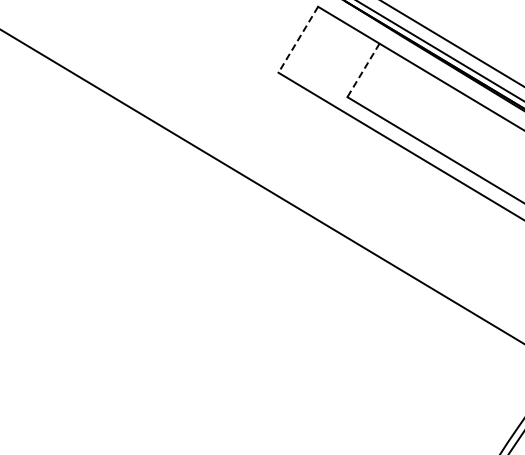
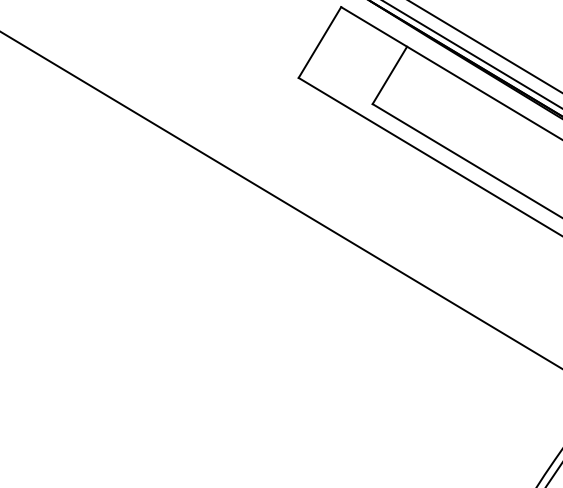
line: (298, 40) -> (320, 43), dashed -> solid
line: (363, 70) -> (389, 75), dashed -> solid

